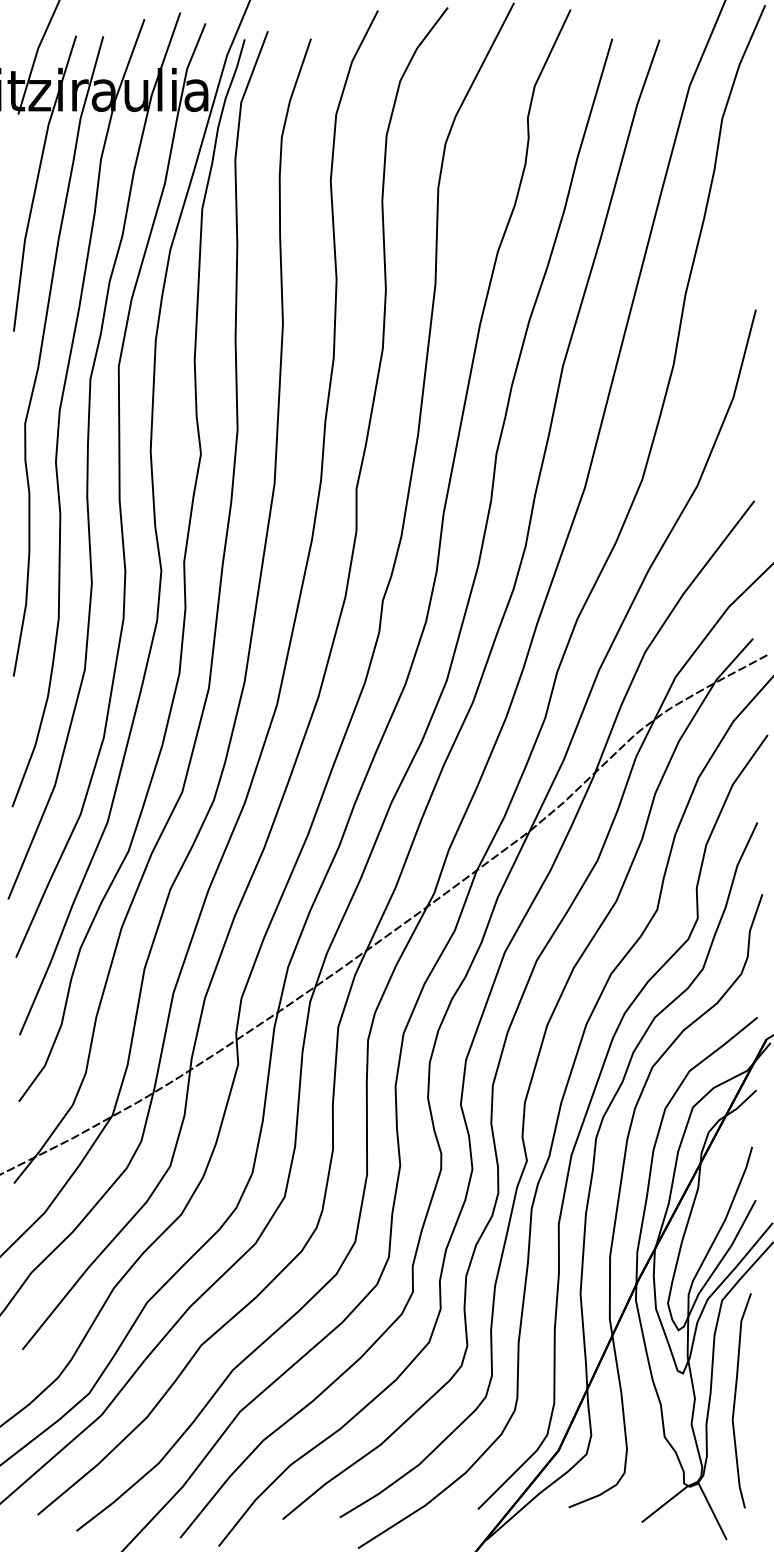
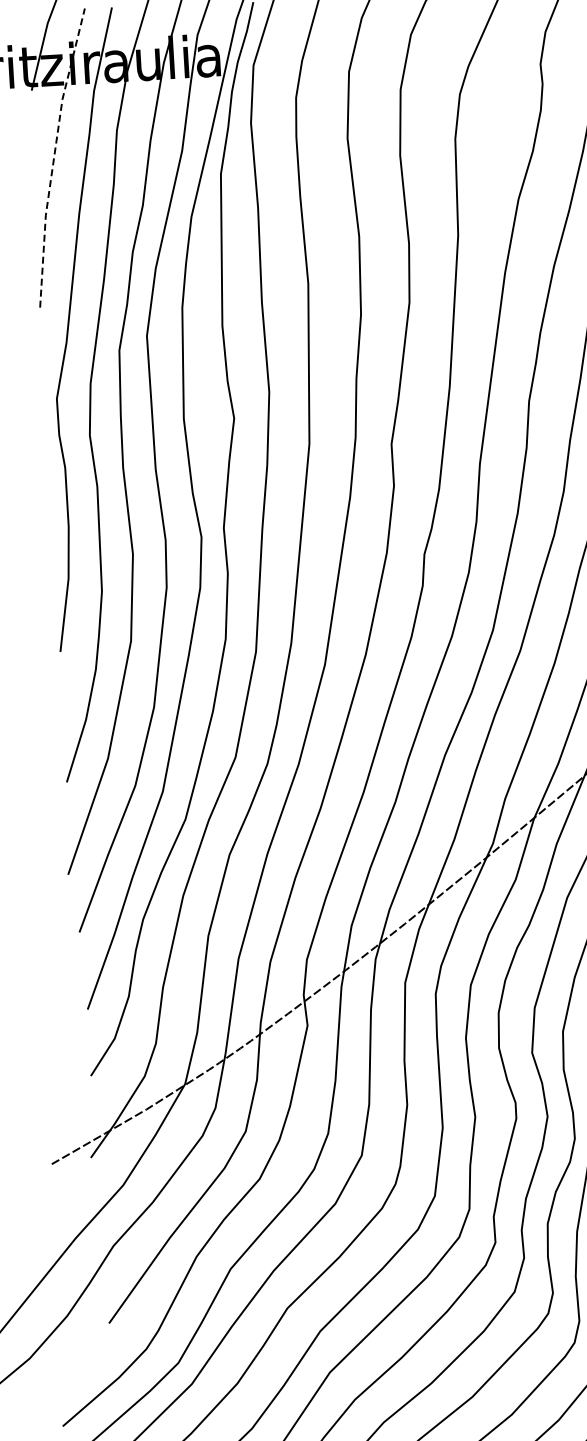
line: (37, 181) -> (54, 156), solid -> dashed

